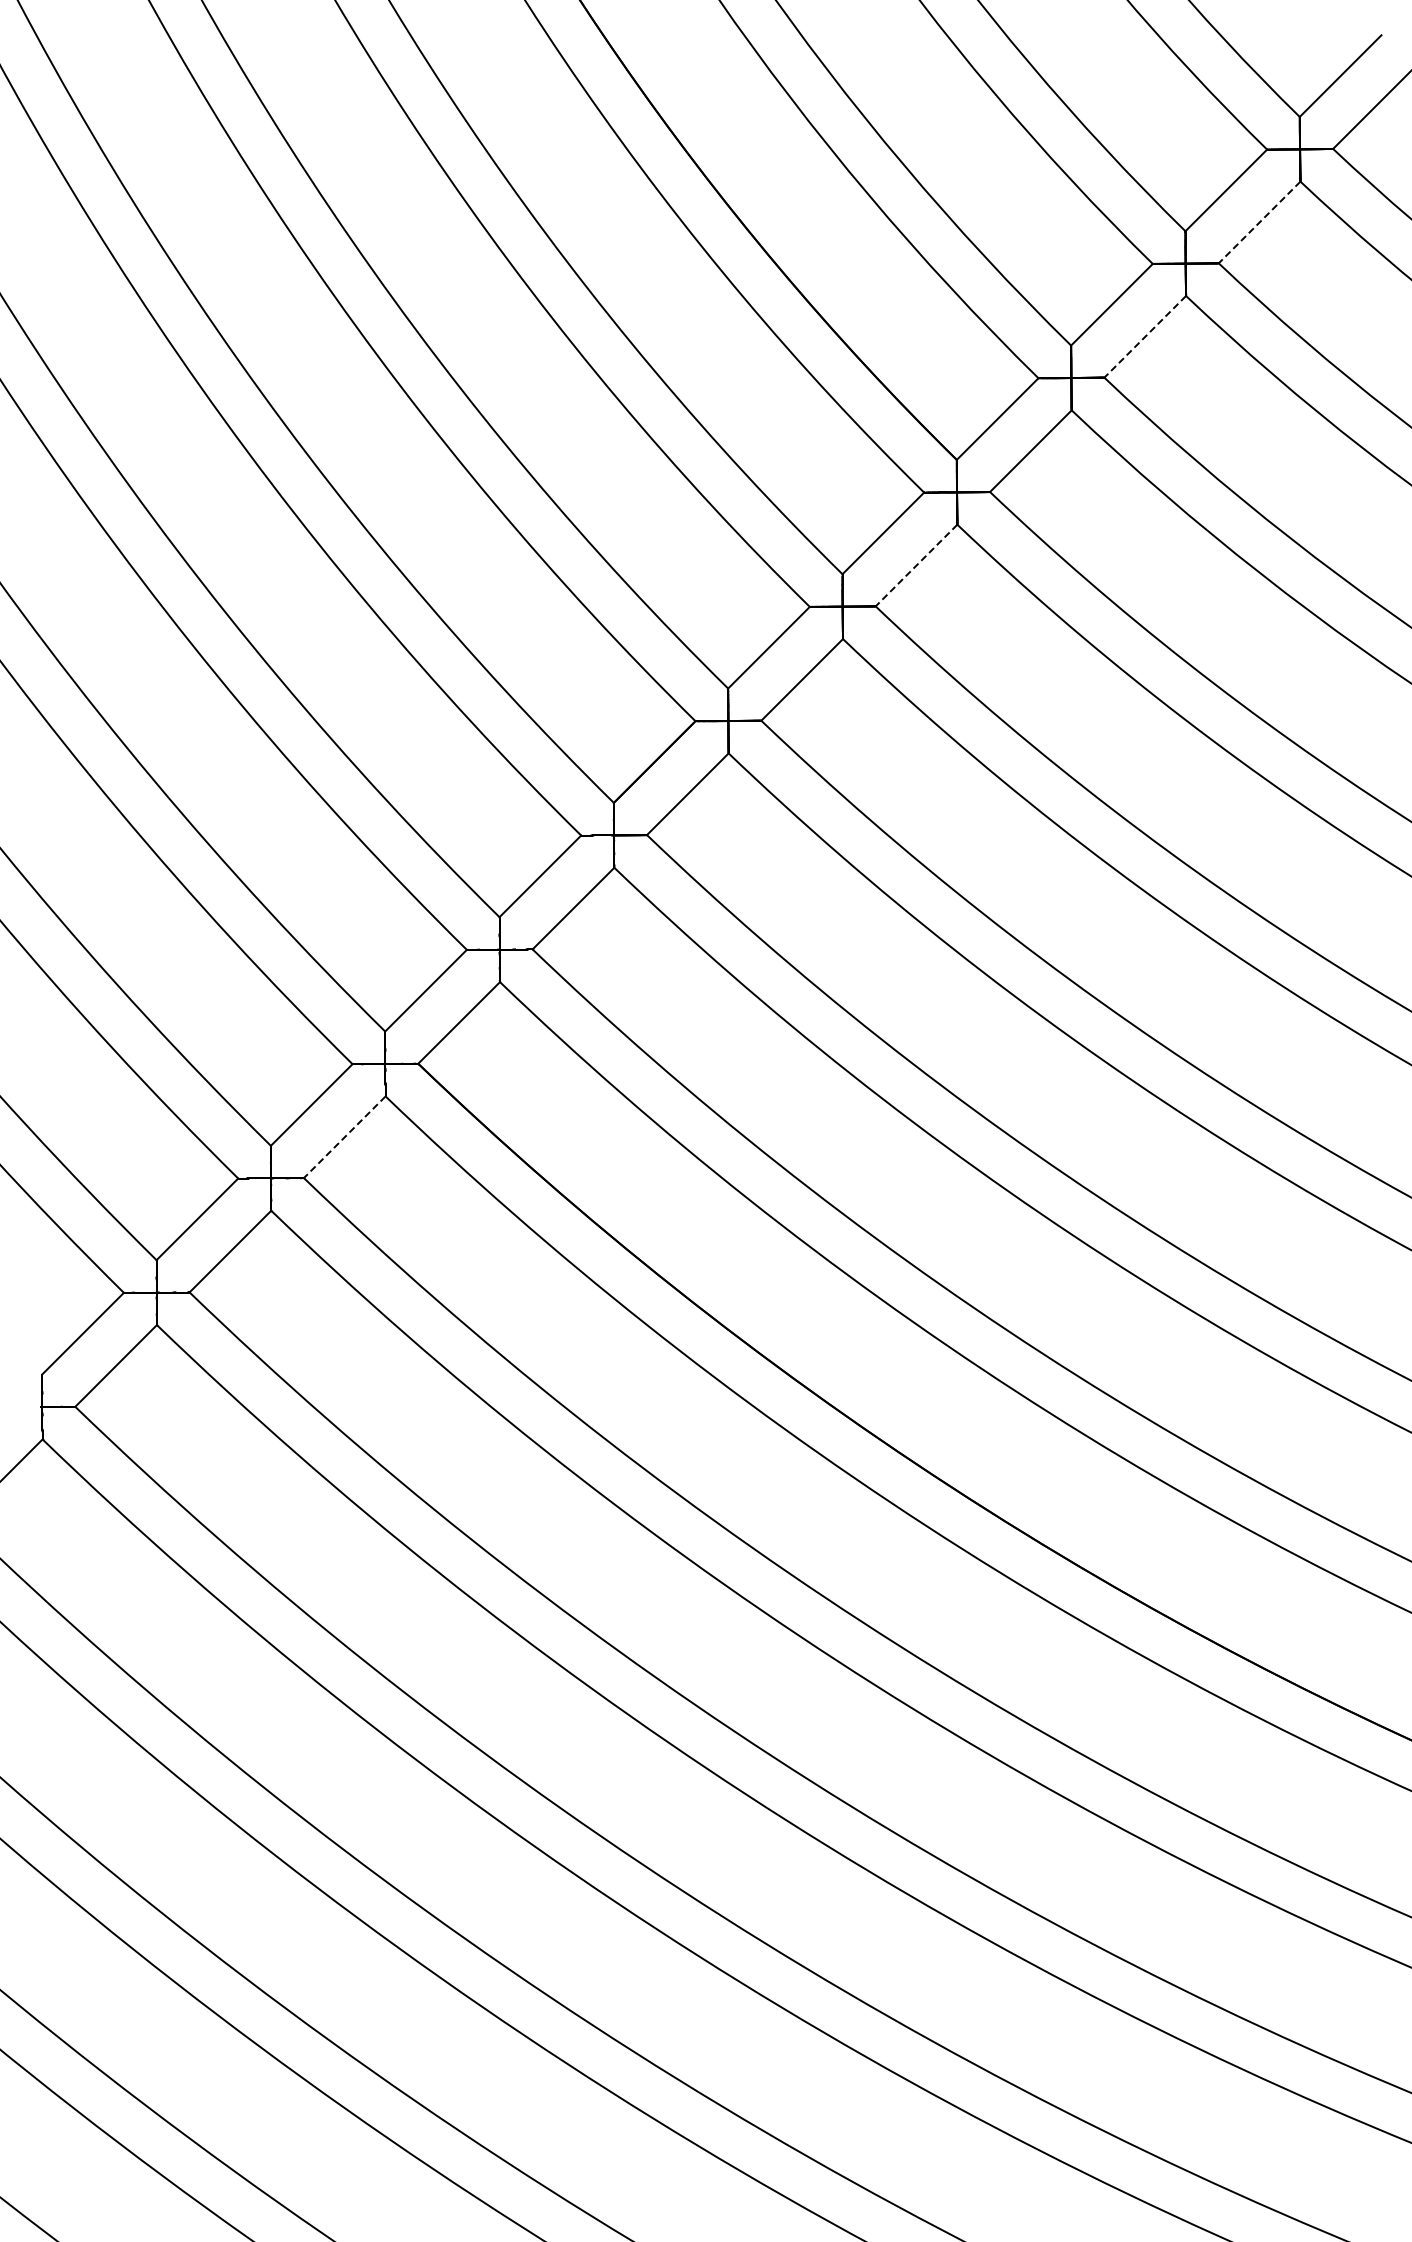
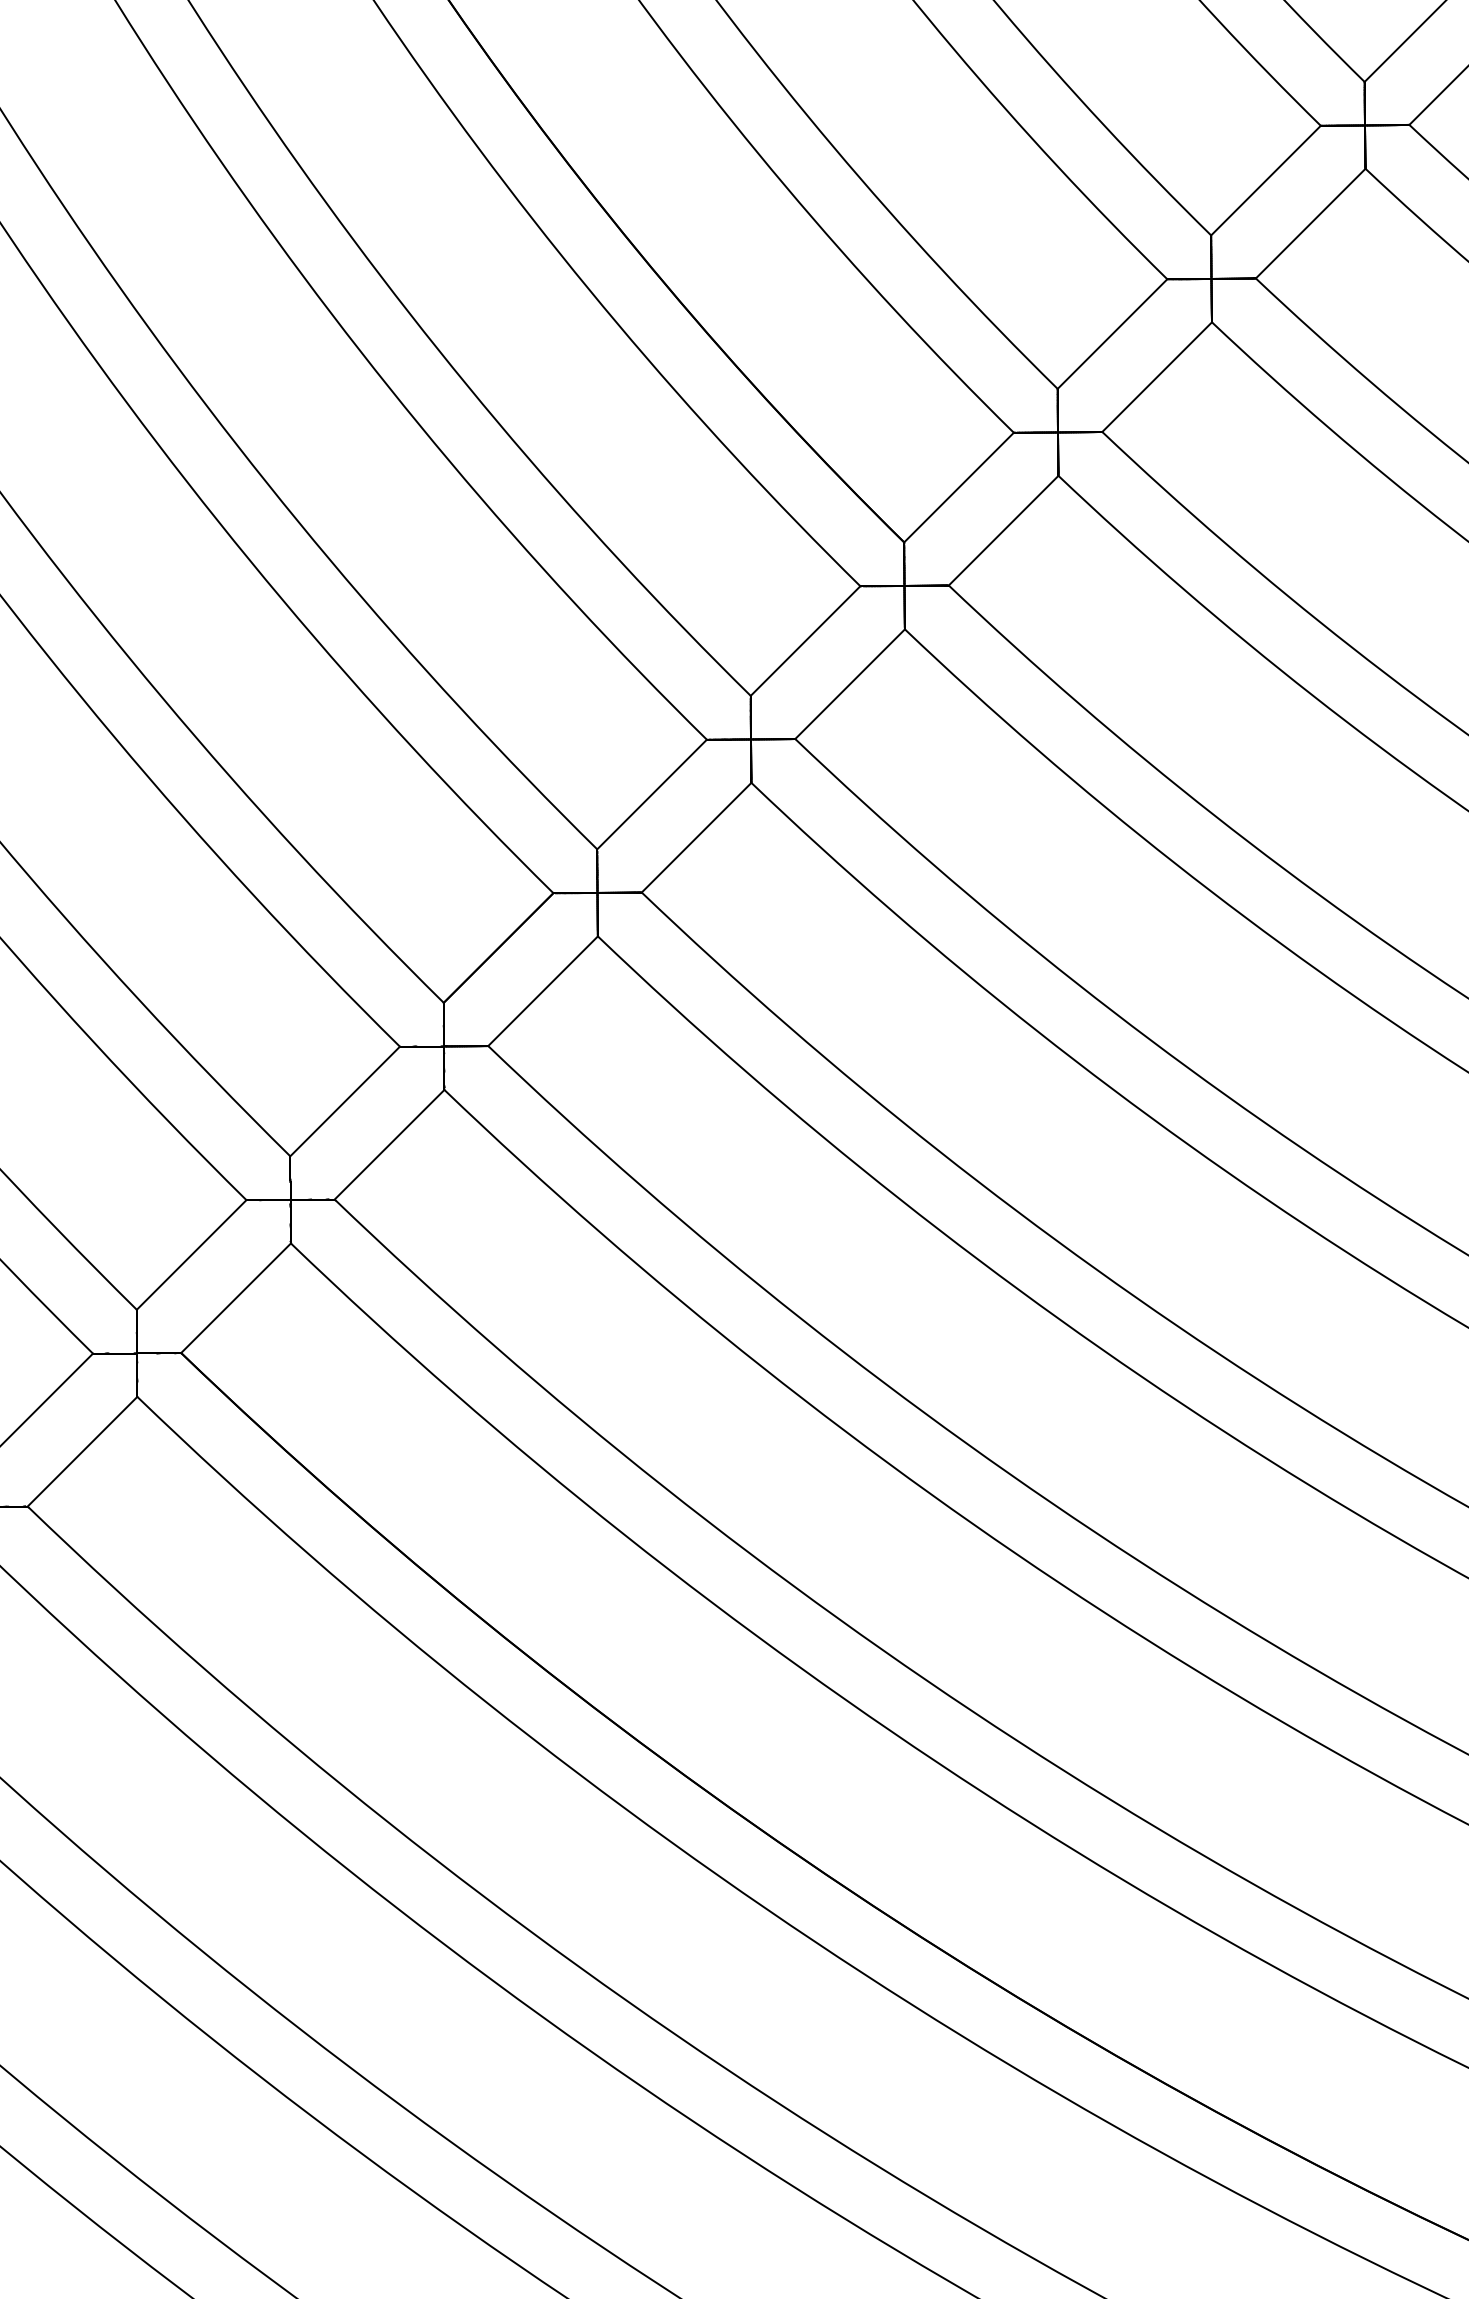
line: (1259, 222) -> (1310, 223), dashed -> solid
line: (1145, 336) -> (1157, 376), dashed -> solid
line: (916, 565) -> (850, 684), dashed -> solid
line: (344, 1137) -> (82, 1452), dashed -> solid

